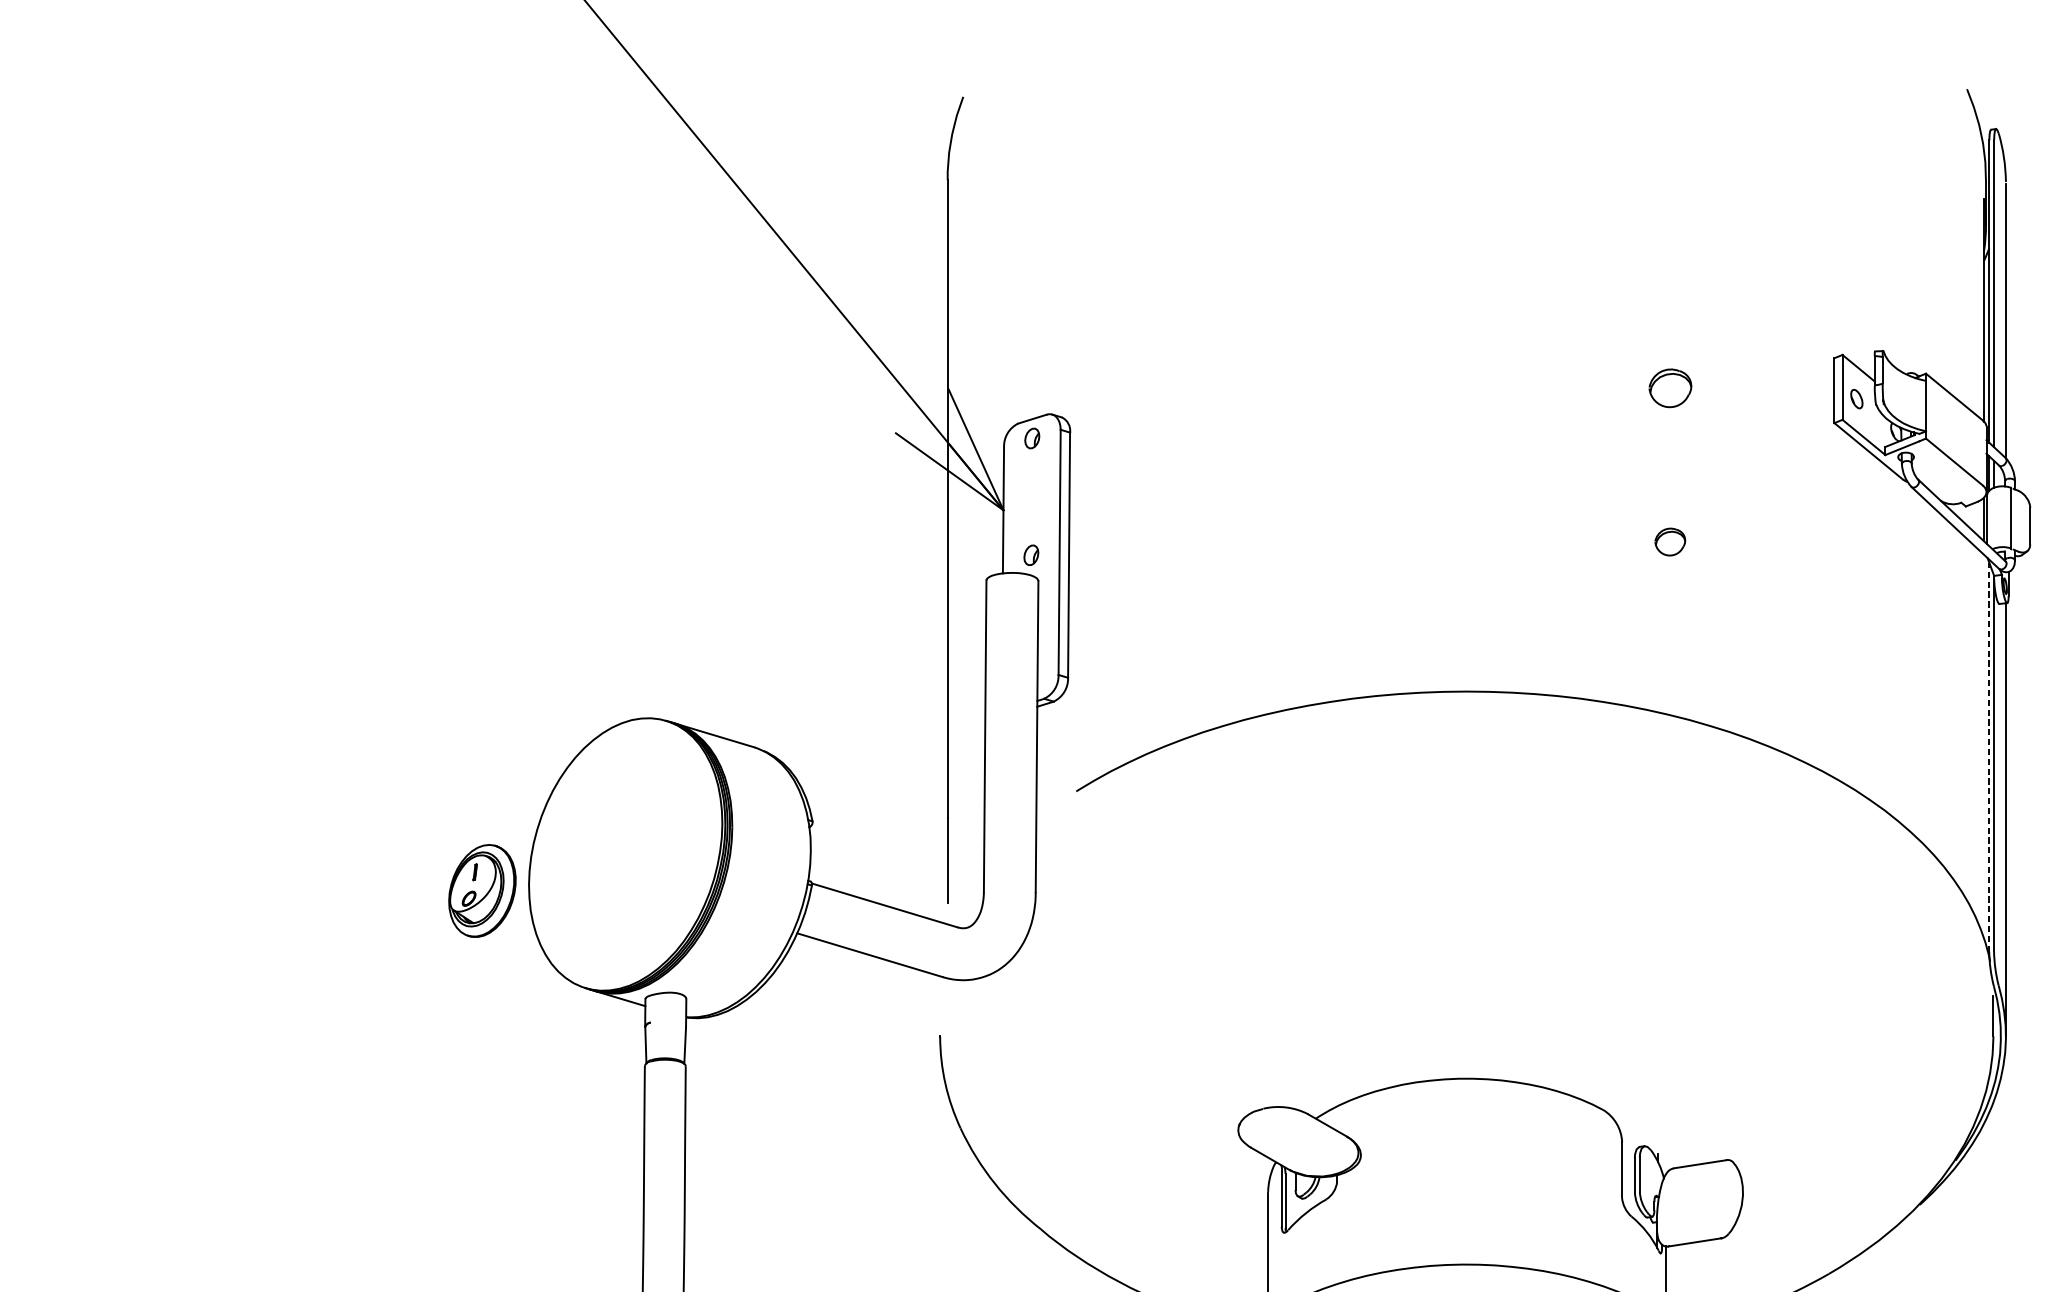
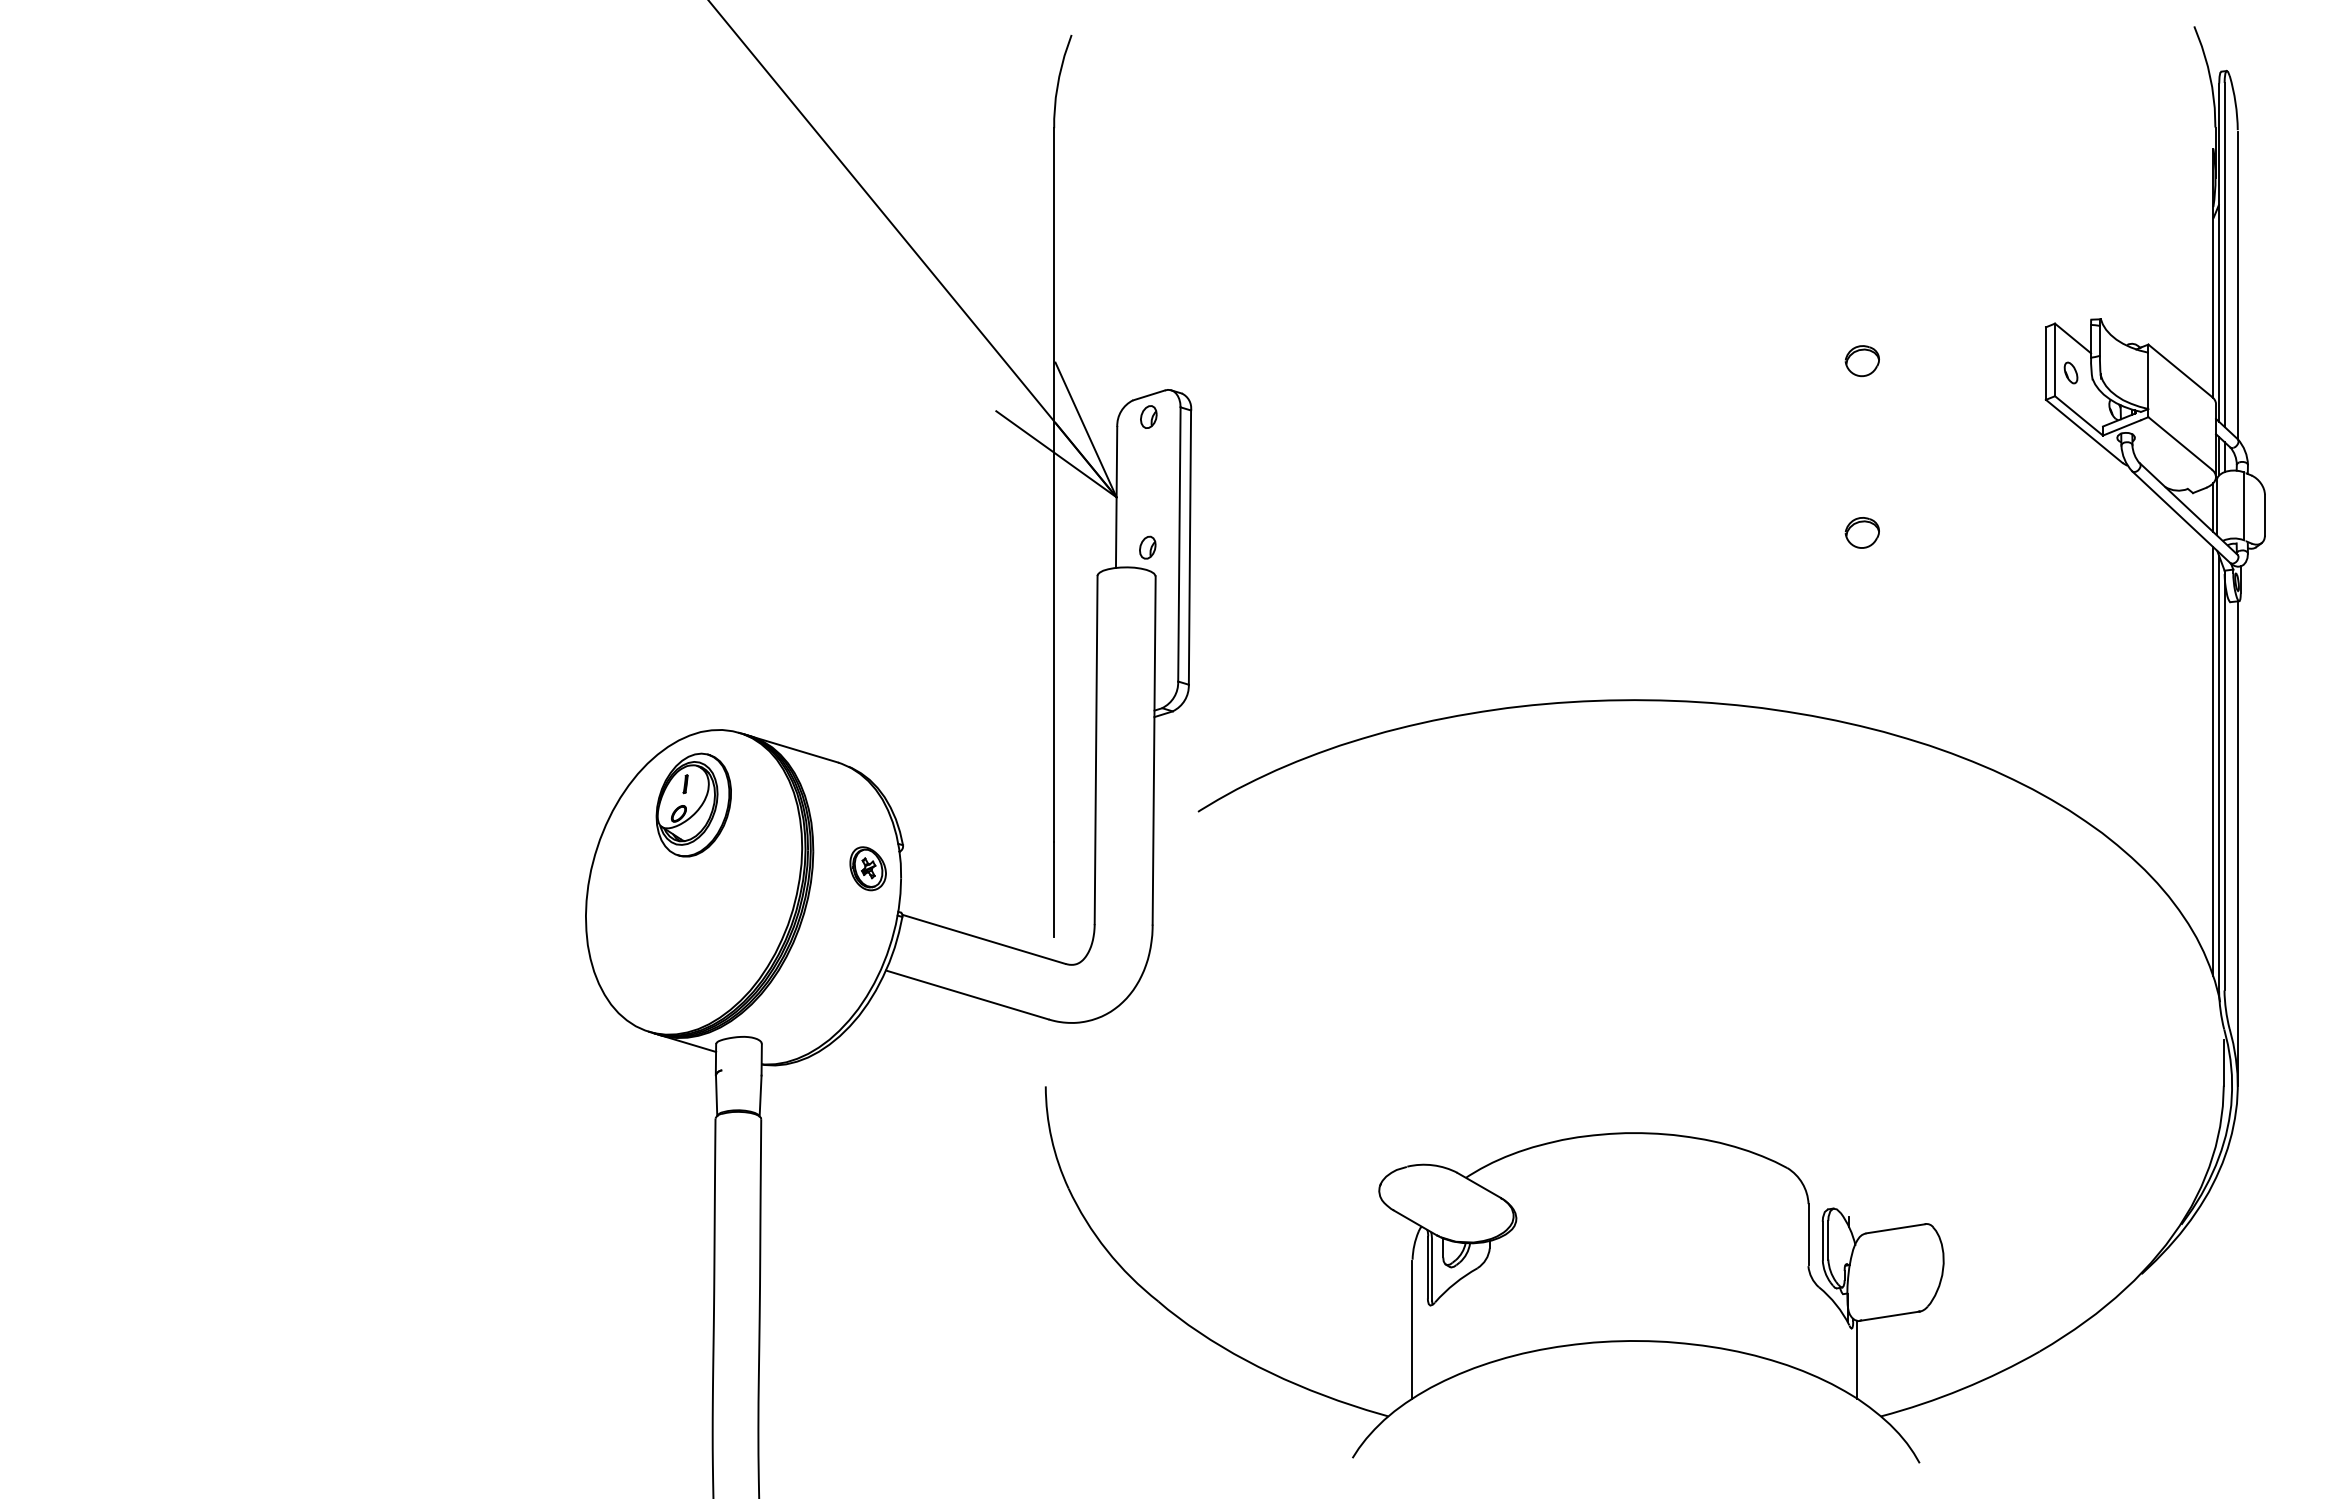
part: (1669, 388) -> (1861, 361), size x0.71
line: (1984, 746) -> (2213, 761), added
line: (1989, 757) -> (2219, 773), dashed -> solid
part: (780, 842) -> (867, 868), added
part: (482, 890) -> (693, 804), moved

